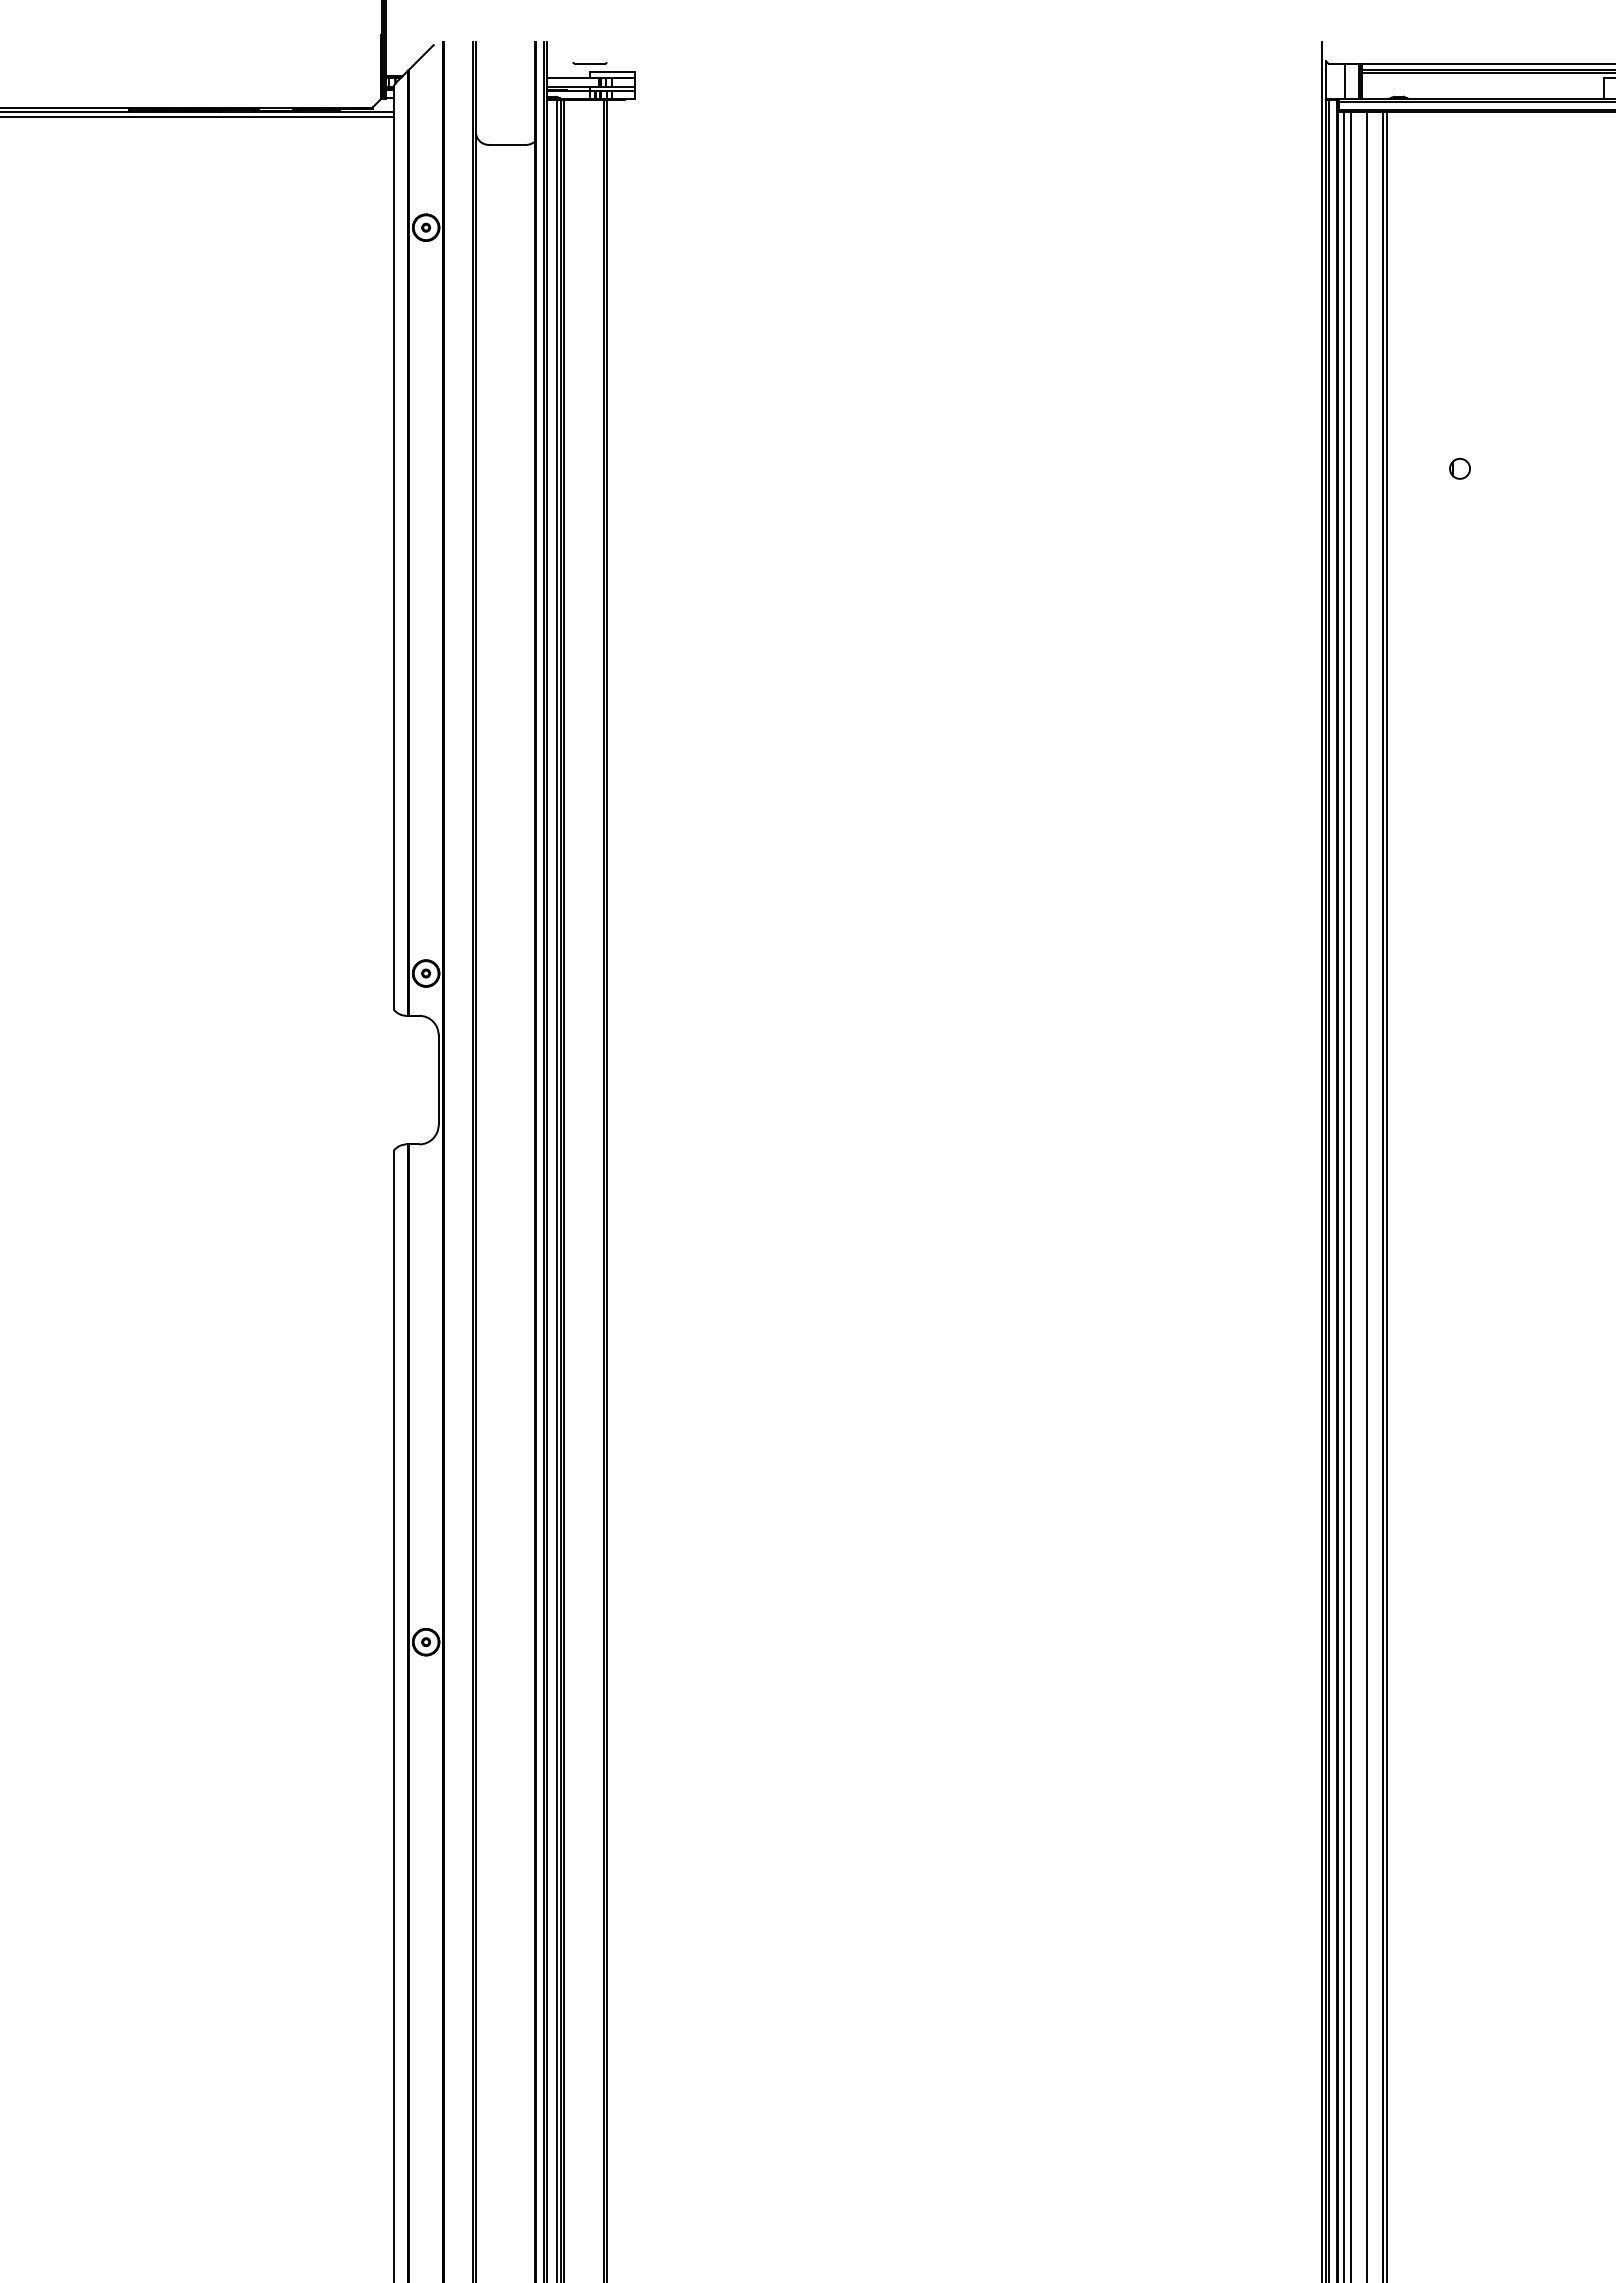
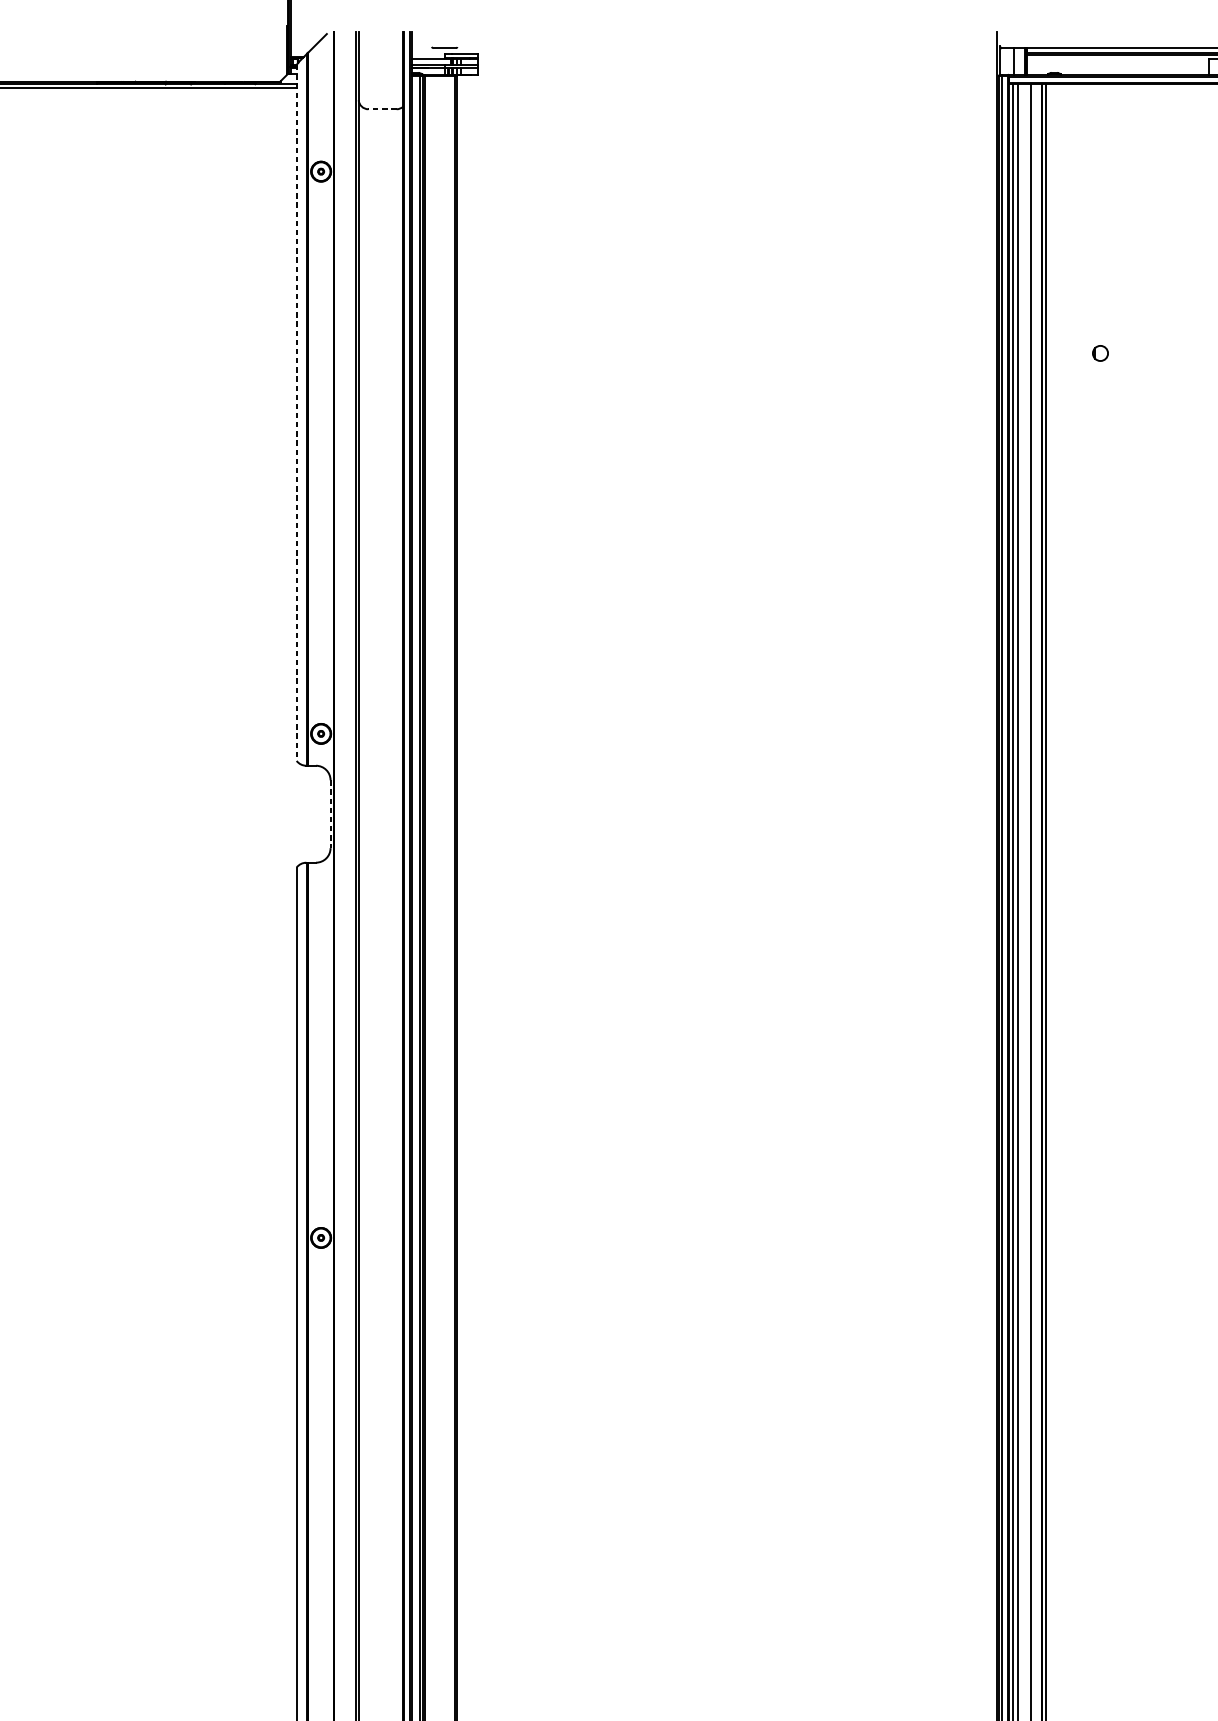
line: (507, 144) -> (382, 108), solid -> dashed
line: (393, 548) -> (296, 413), solid -> dashed
line: (438, 1080) -> (330, 814), solid -> dashed

